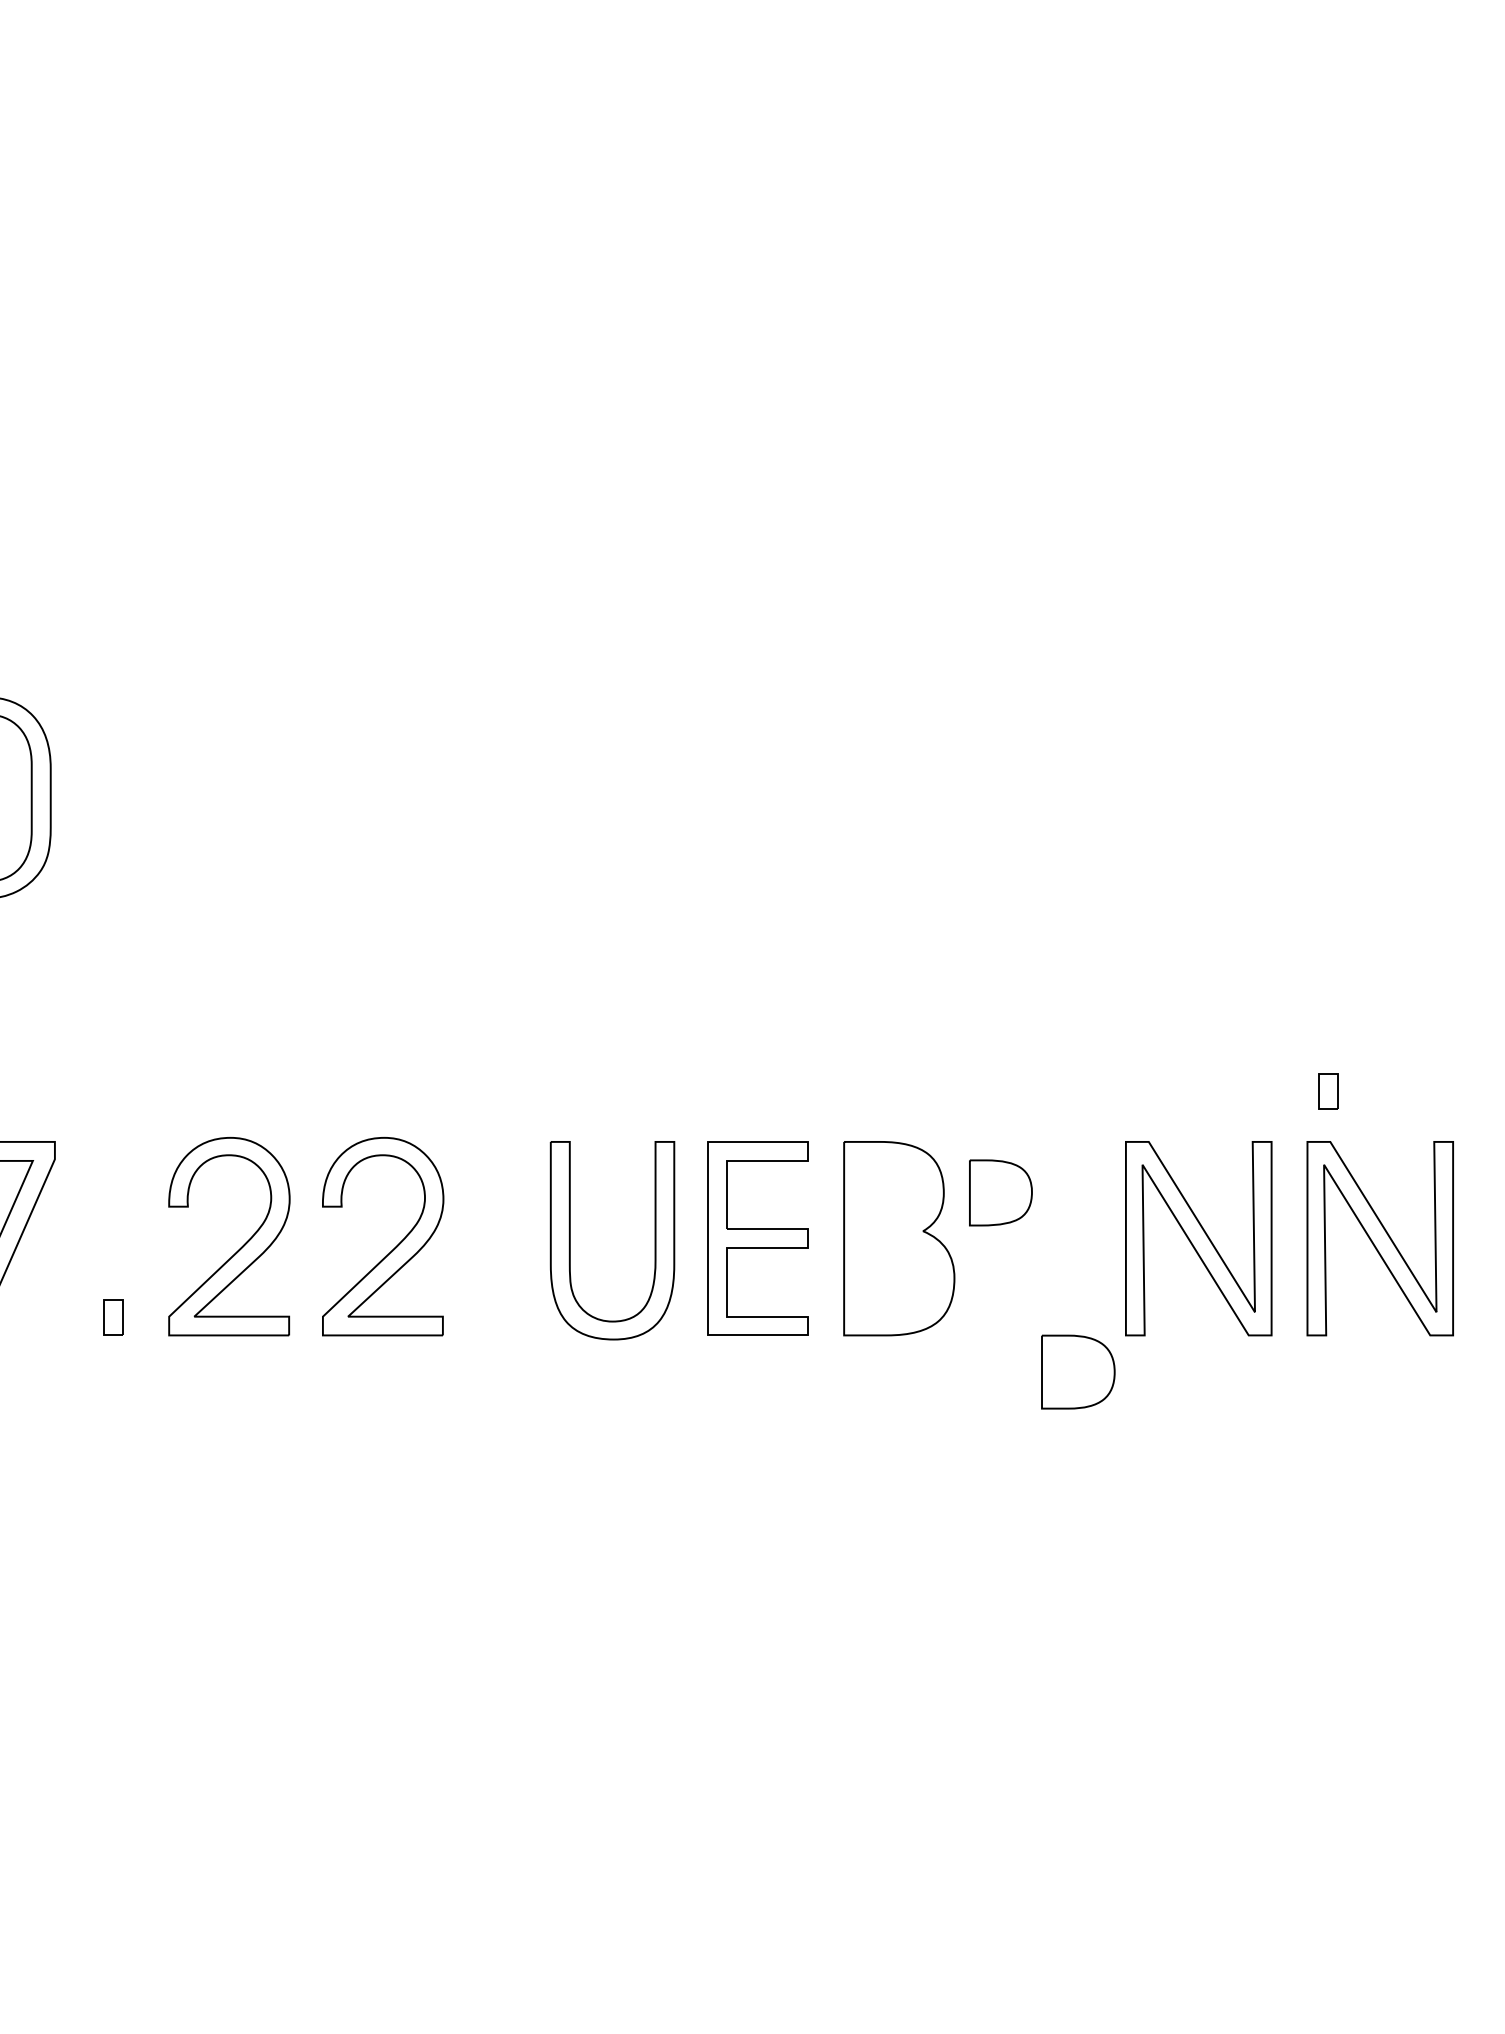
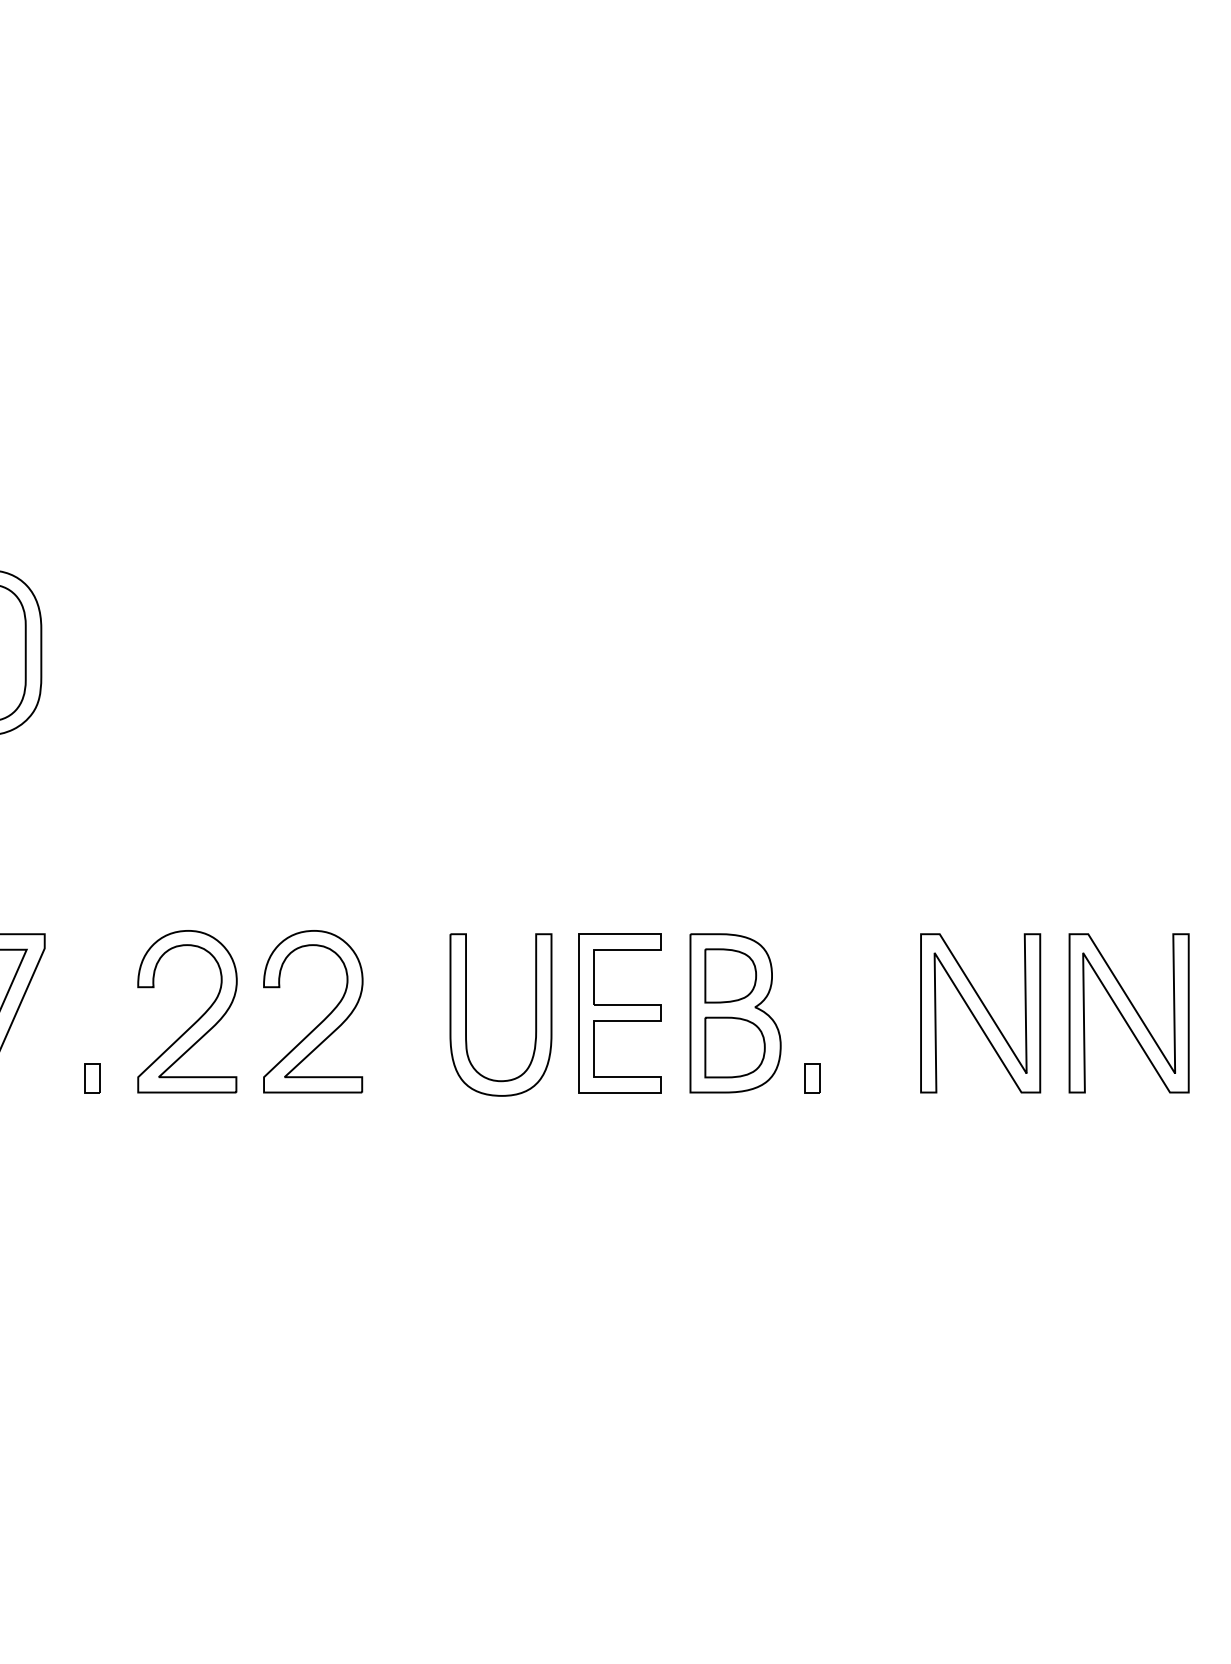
part: (1328, 1092) -> (812, 1078), moved
part: (1000, 1192) -> (730, 975), moved
part: (1077, 1372) -> (734, 1047), moved

